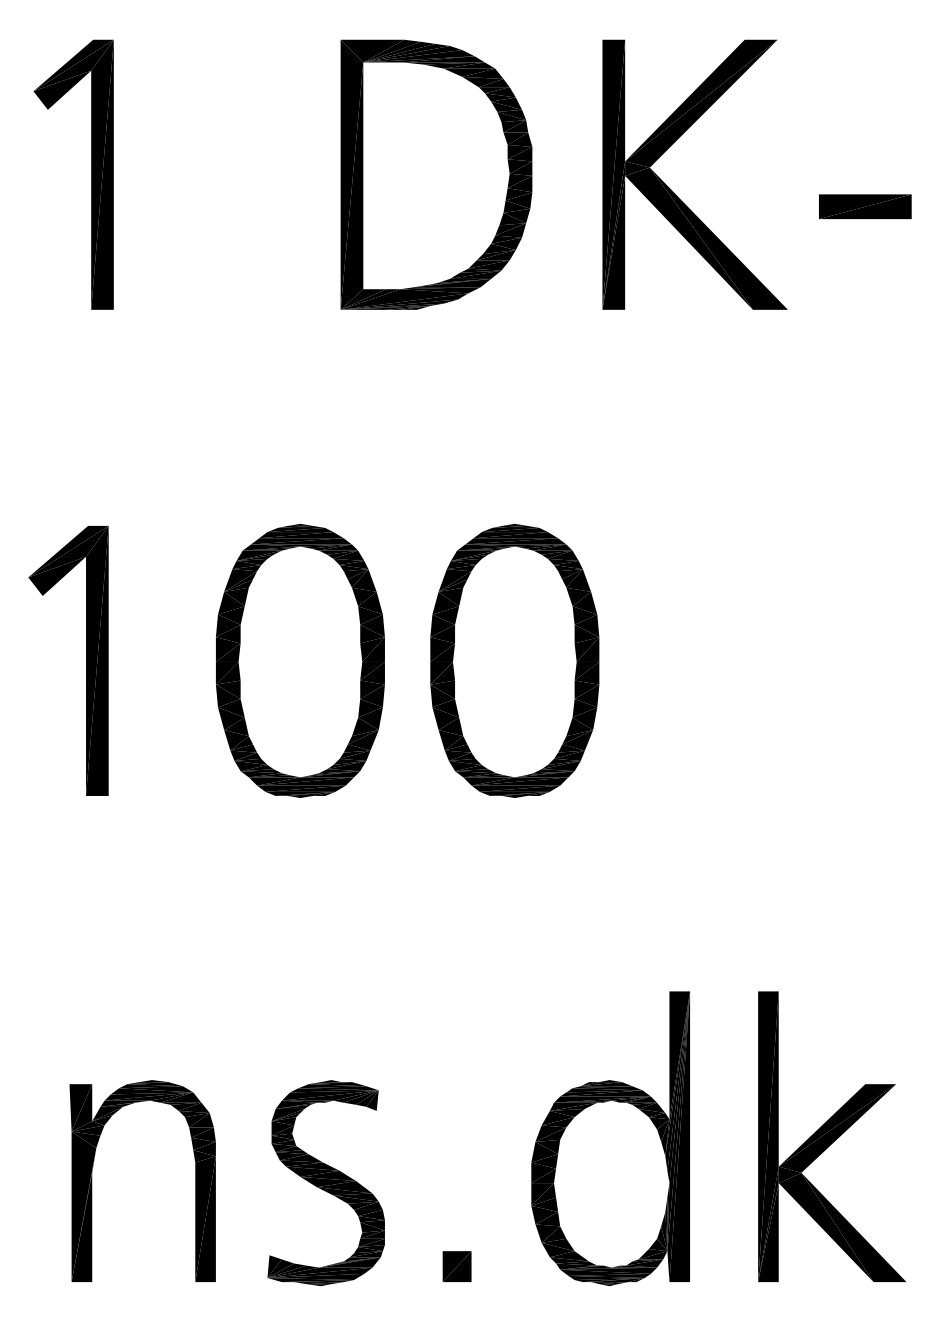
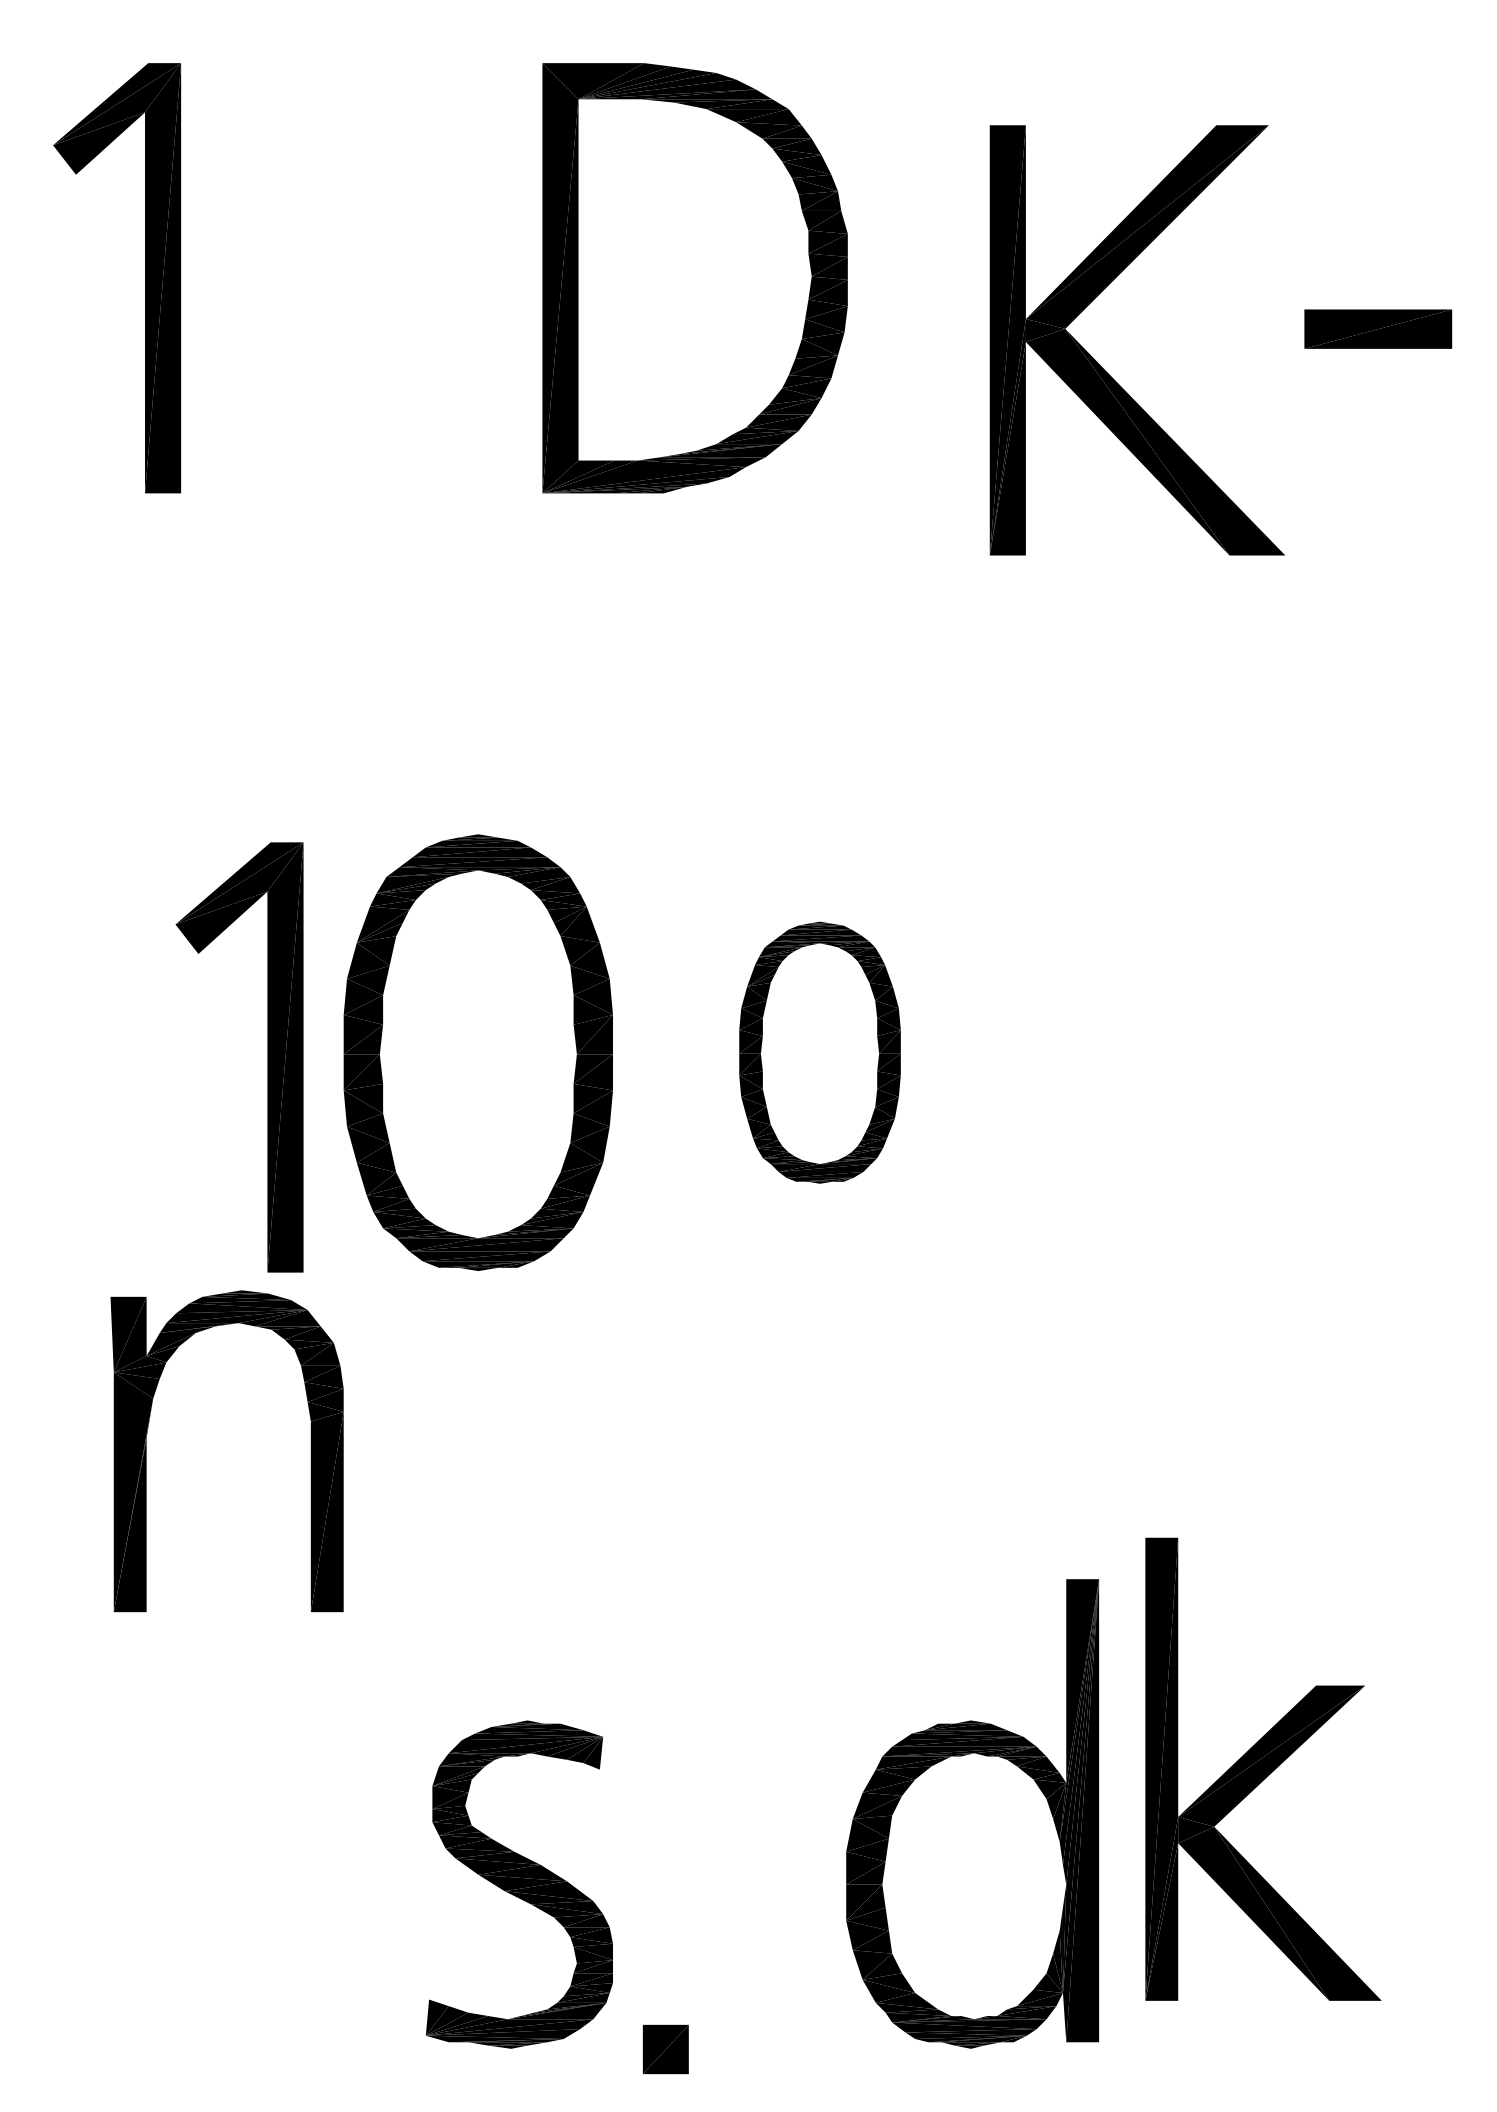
part: (675, 193) -> (1106, 370), moved
part: (86, 660) -> (268, 1056), moved
part: (514, 660) -> (819, 1052), size x0.6
part: (831, 1136) -> (1262, 1768), moved
part: (92, 1180) -> (147, 1450), moved
part: (456, 1266) -> (664, 2049), moved

